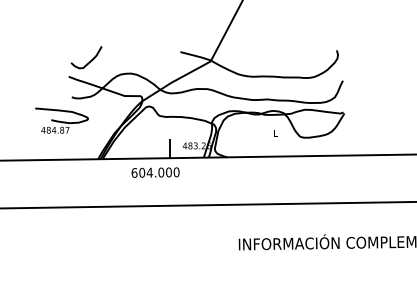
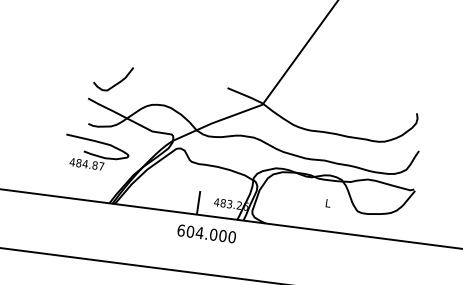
part: (61, 120) -> (96, 153), moved
text: (155, 172) -> (206, 233), moved

